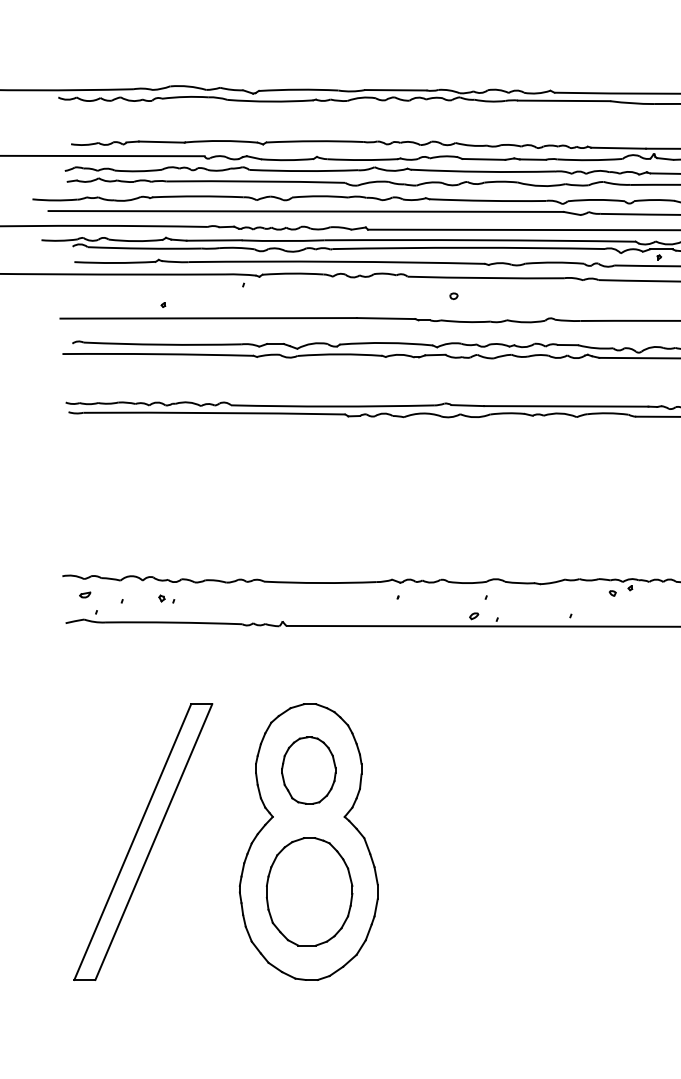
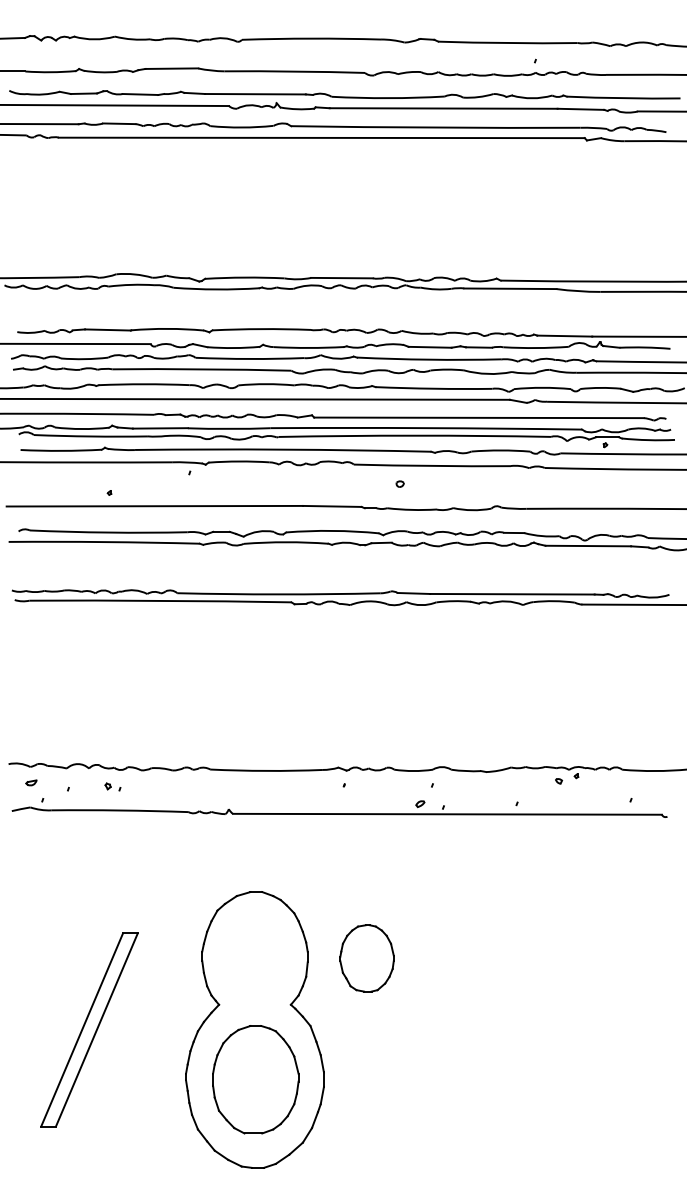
part: (308, 770) -> (366, 958), moved
part: (143, 841) -> (89, 1029), size x0.7

